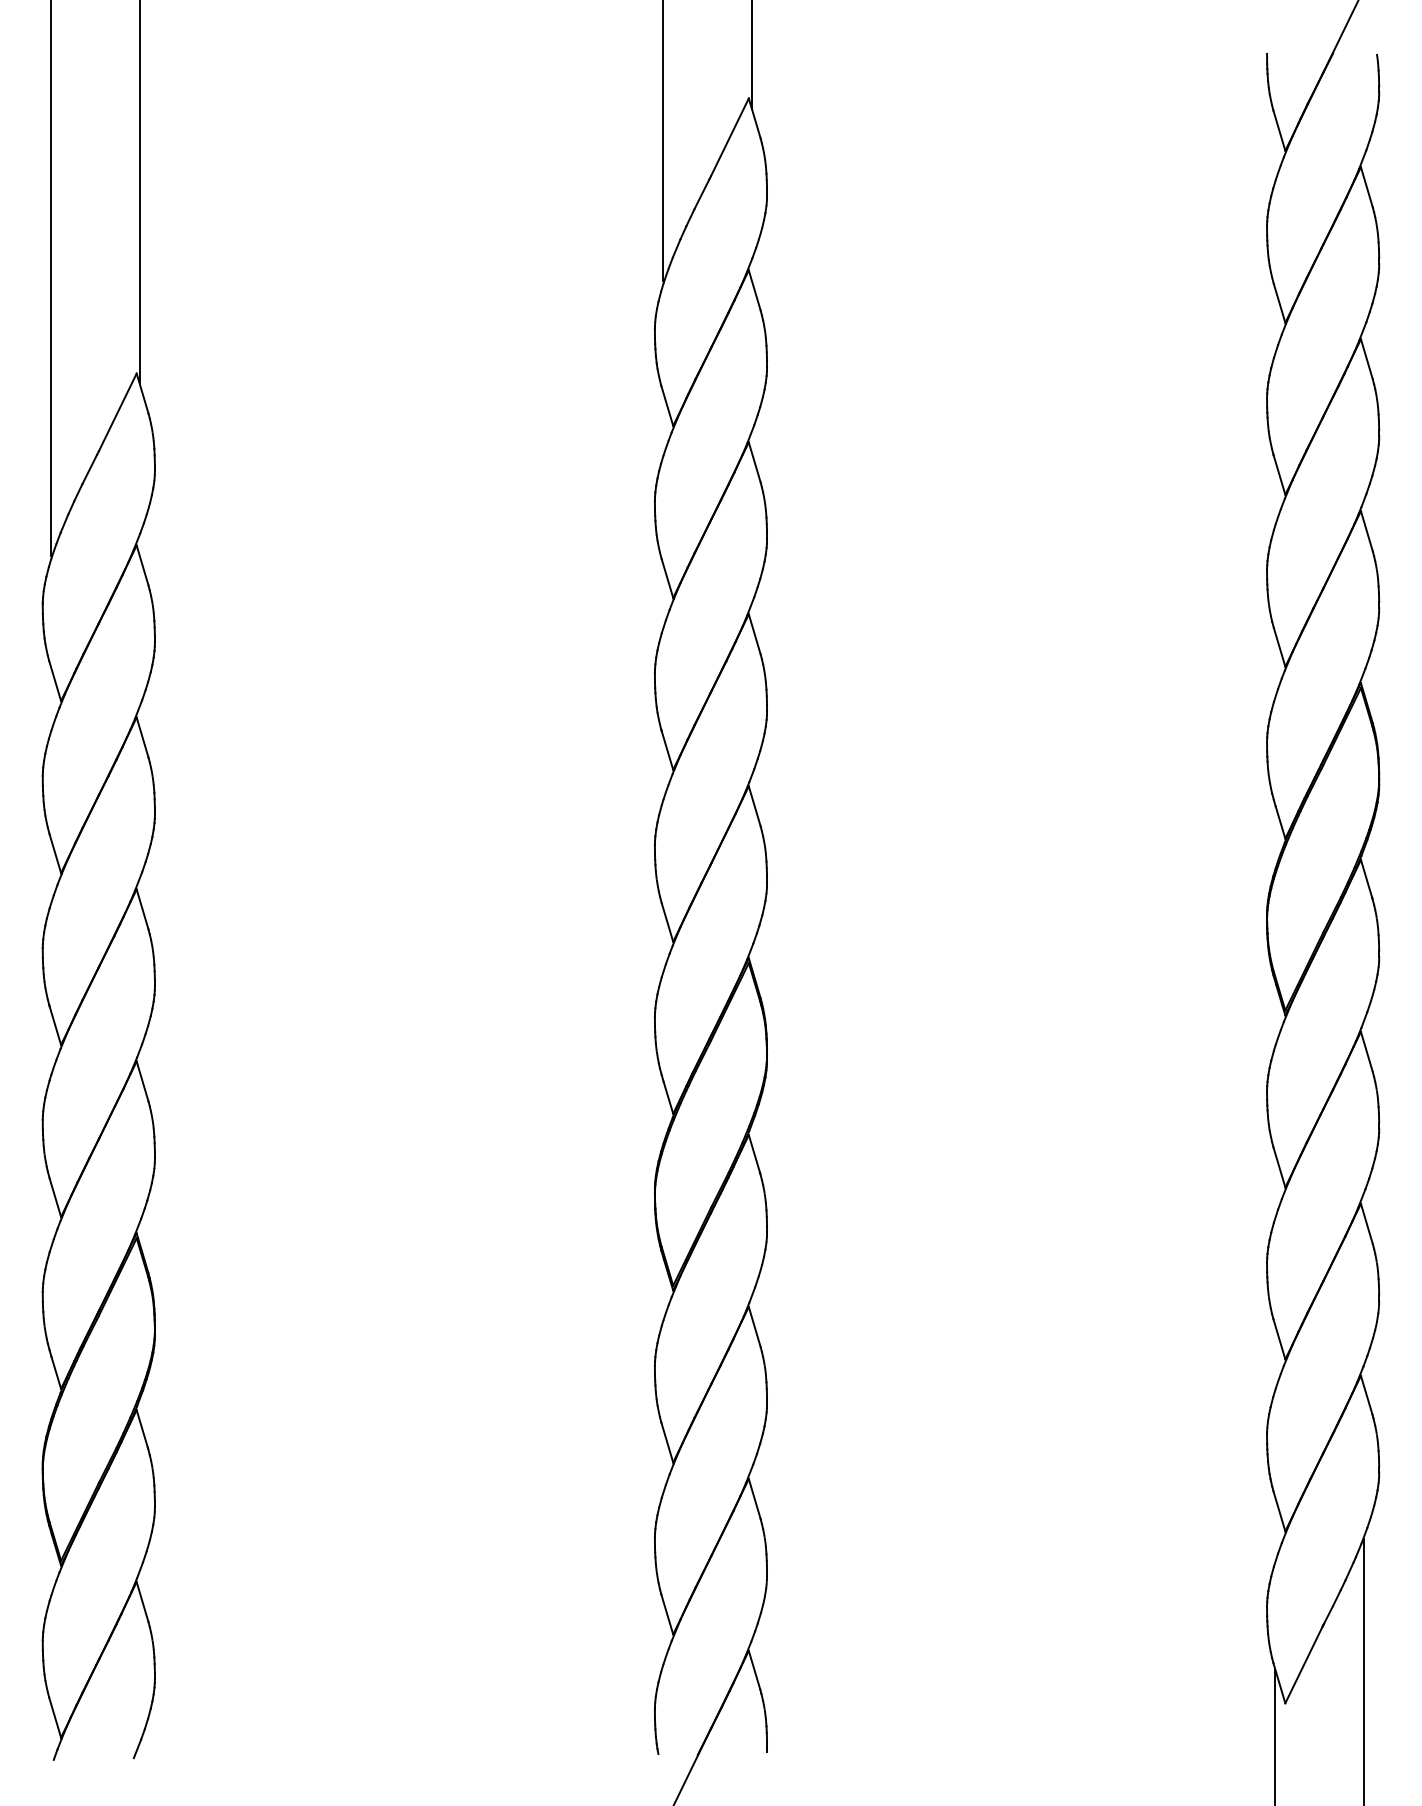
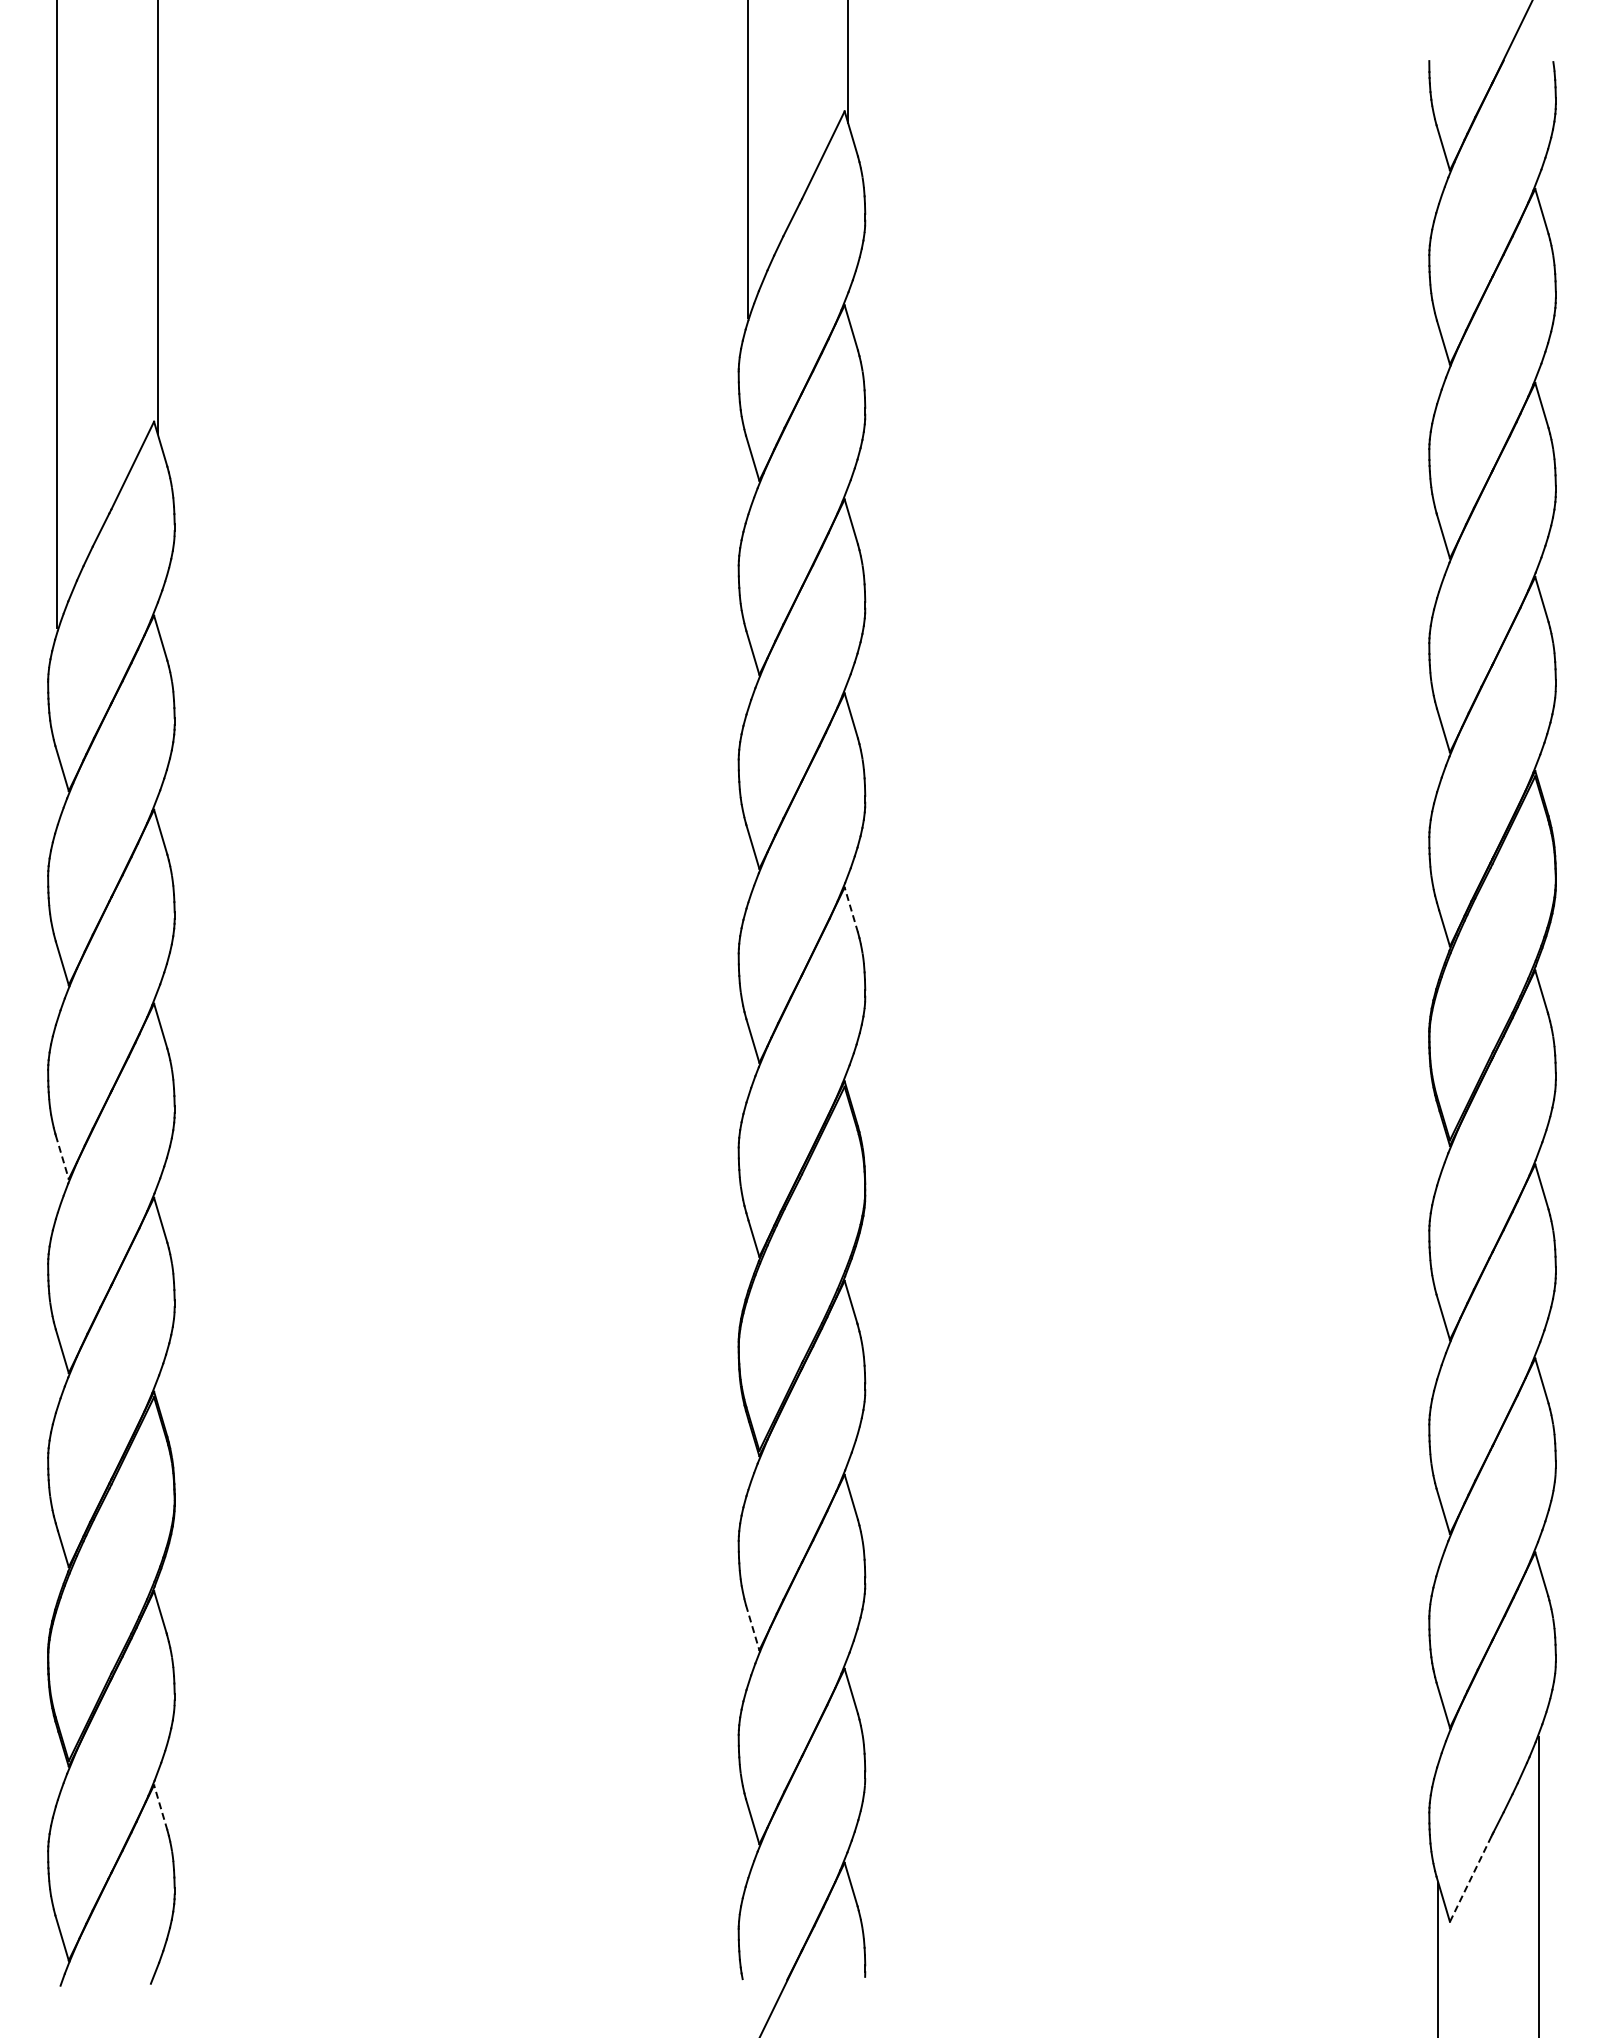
line: (754, 805) -> (851, 909), solid -> dashed
line: (55, 1025) -> (62, 1157), solid -> dashed
line: (667, 1442) -> (752, 1627), solid -> dashed
line: (142, 1601) -> (160, 1807), solid -> dashed
line: (1304, 1664) -> (1471, 1878), solid -> dashed

